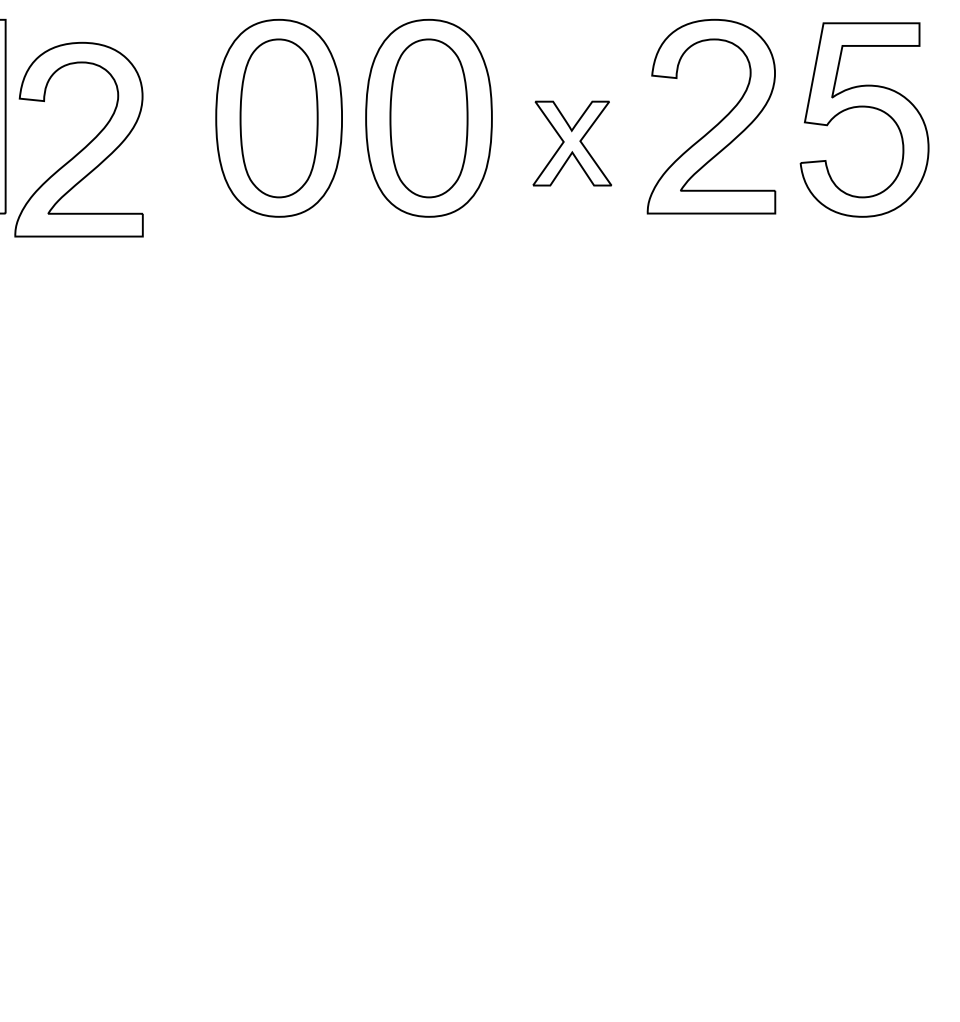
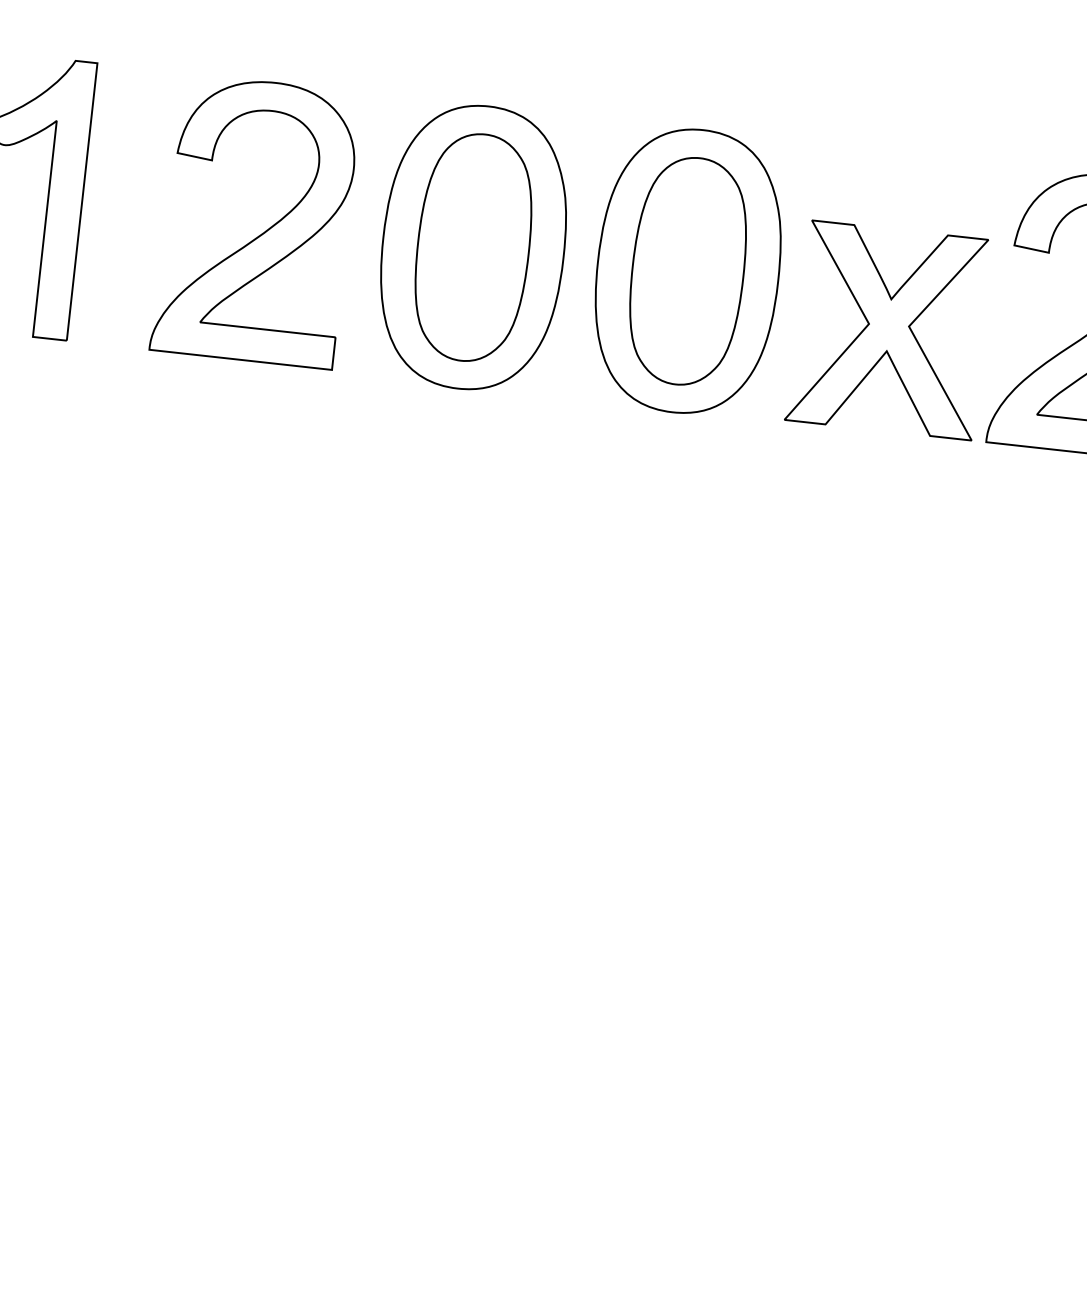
part: (572, 143) -> (889, 329), size x1.67
part: (85, 145) -> (264, 230), moved

